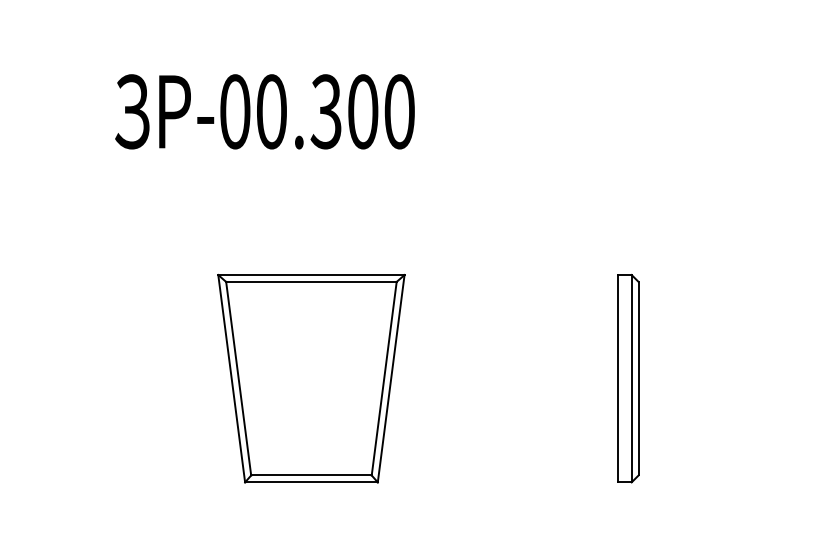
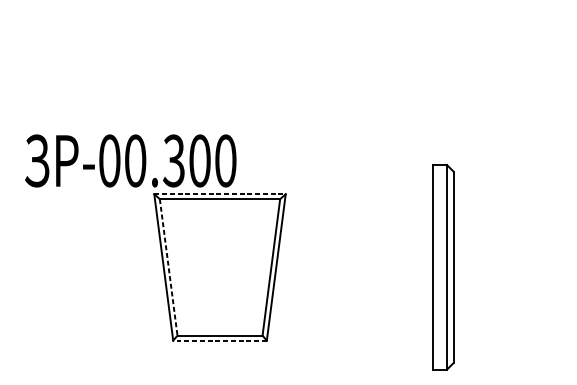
text: (264, 111) -> (130, 160), moved
line: (311, 275) -> (220, 194), solid -> dashed
line: (238, 378) -> (168, 267), solid -> dashed
part: (628, 378) -> (443, 267), size x1.4
line: (310, 482) -> (219, 340), solid -> dashed

